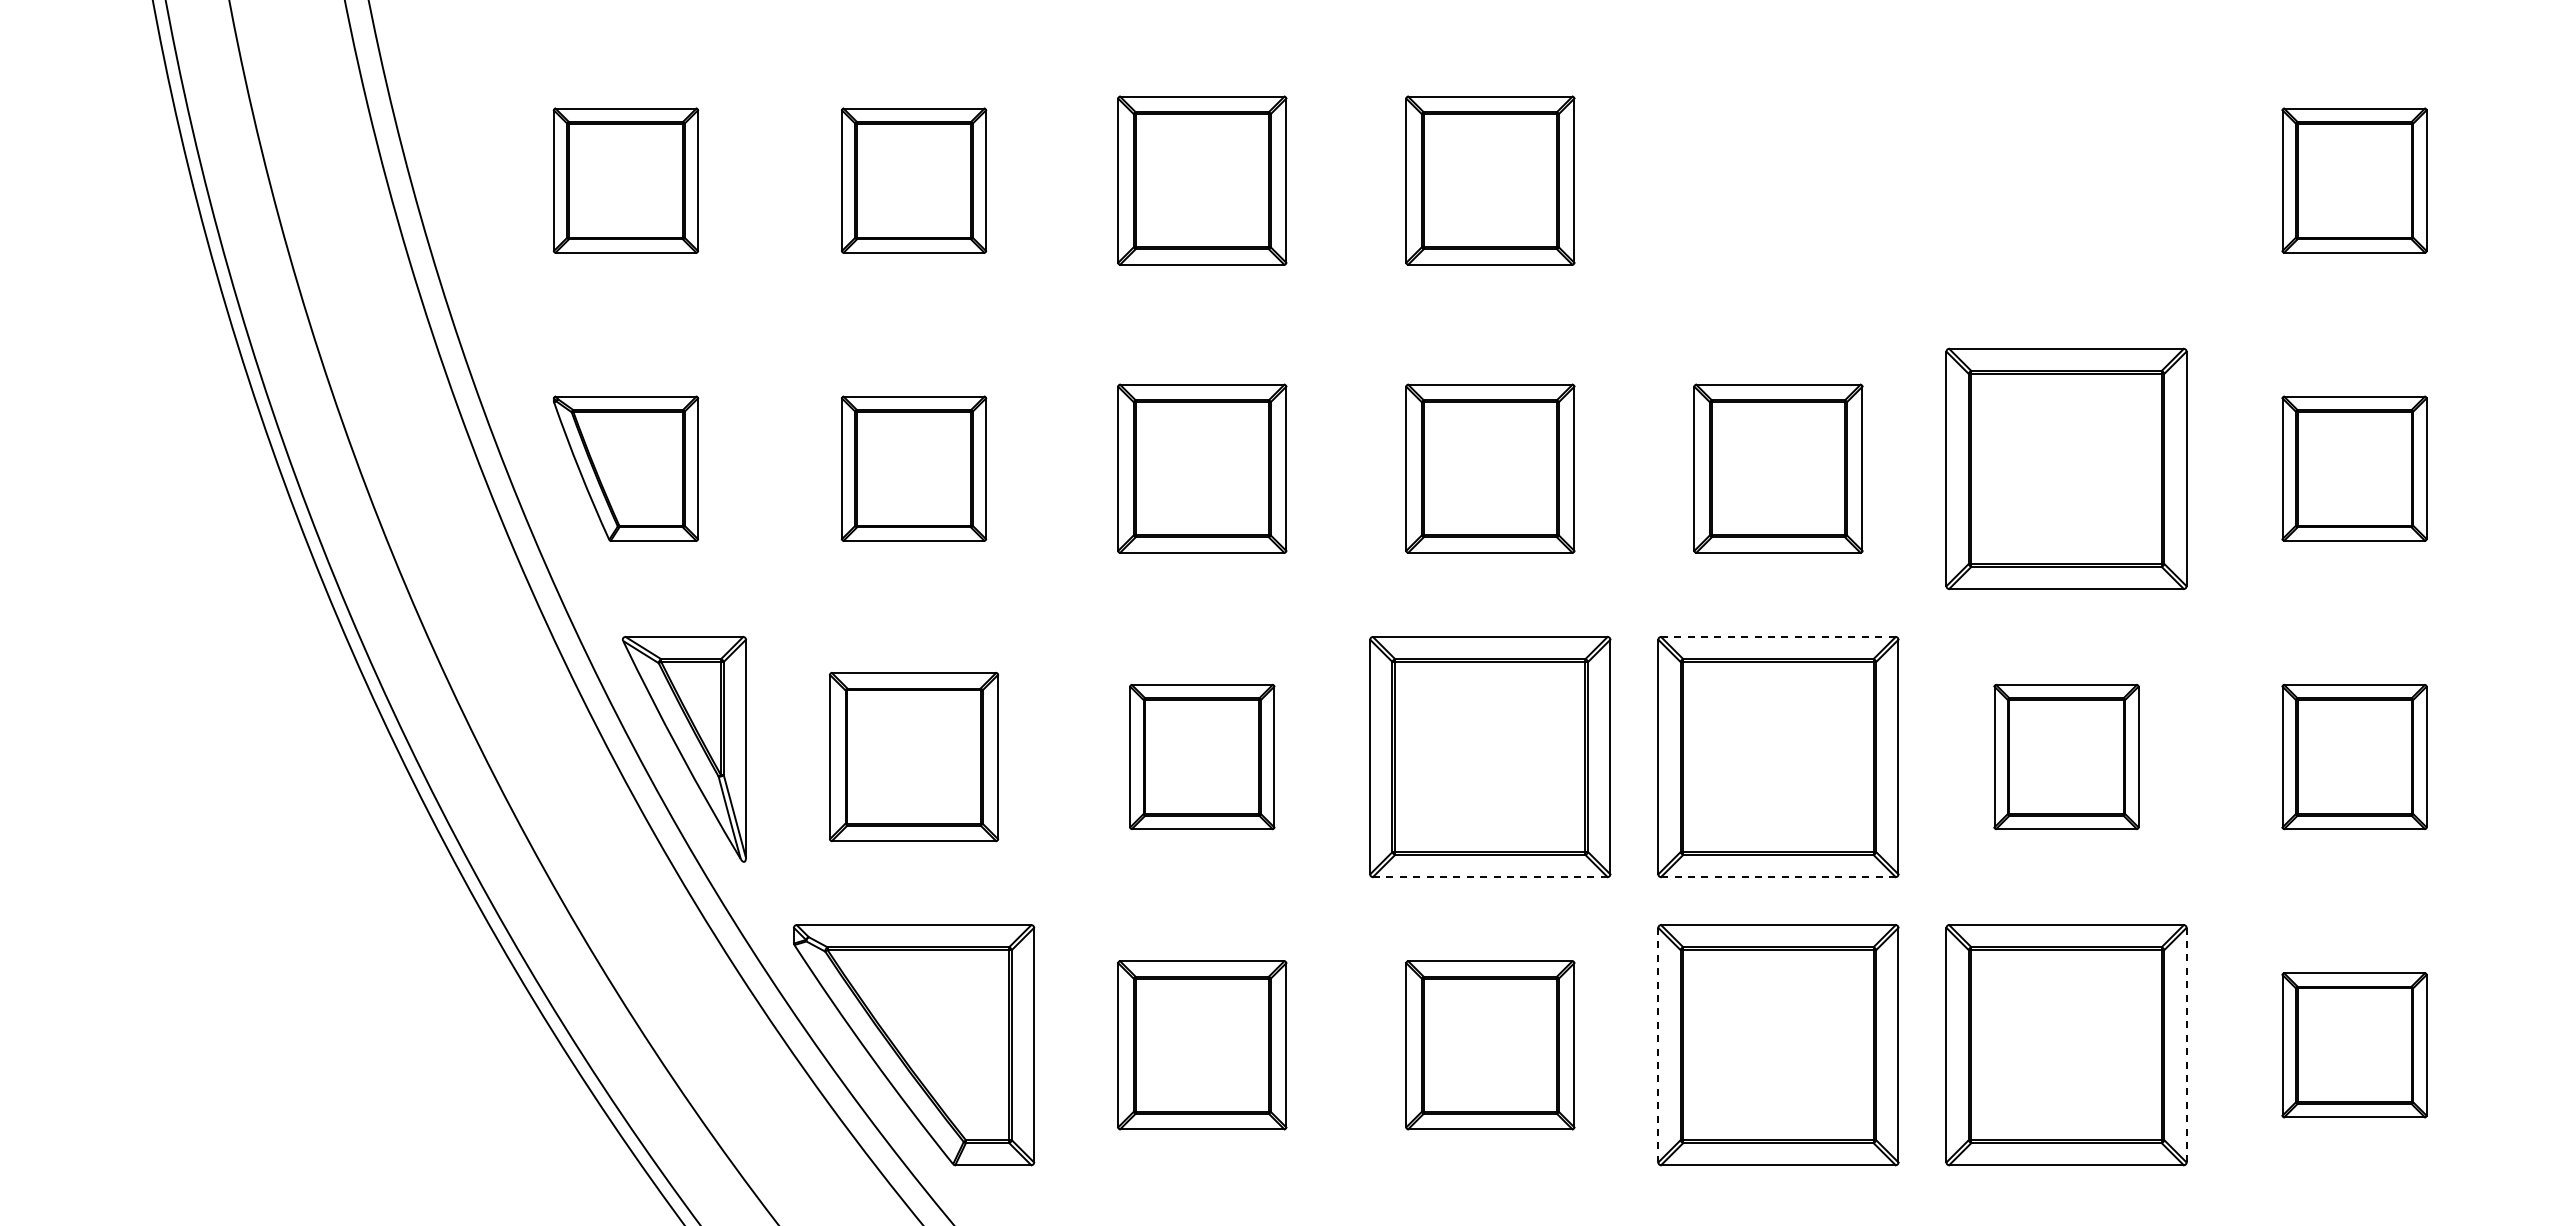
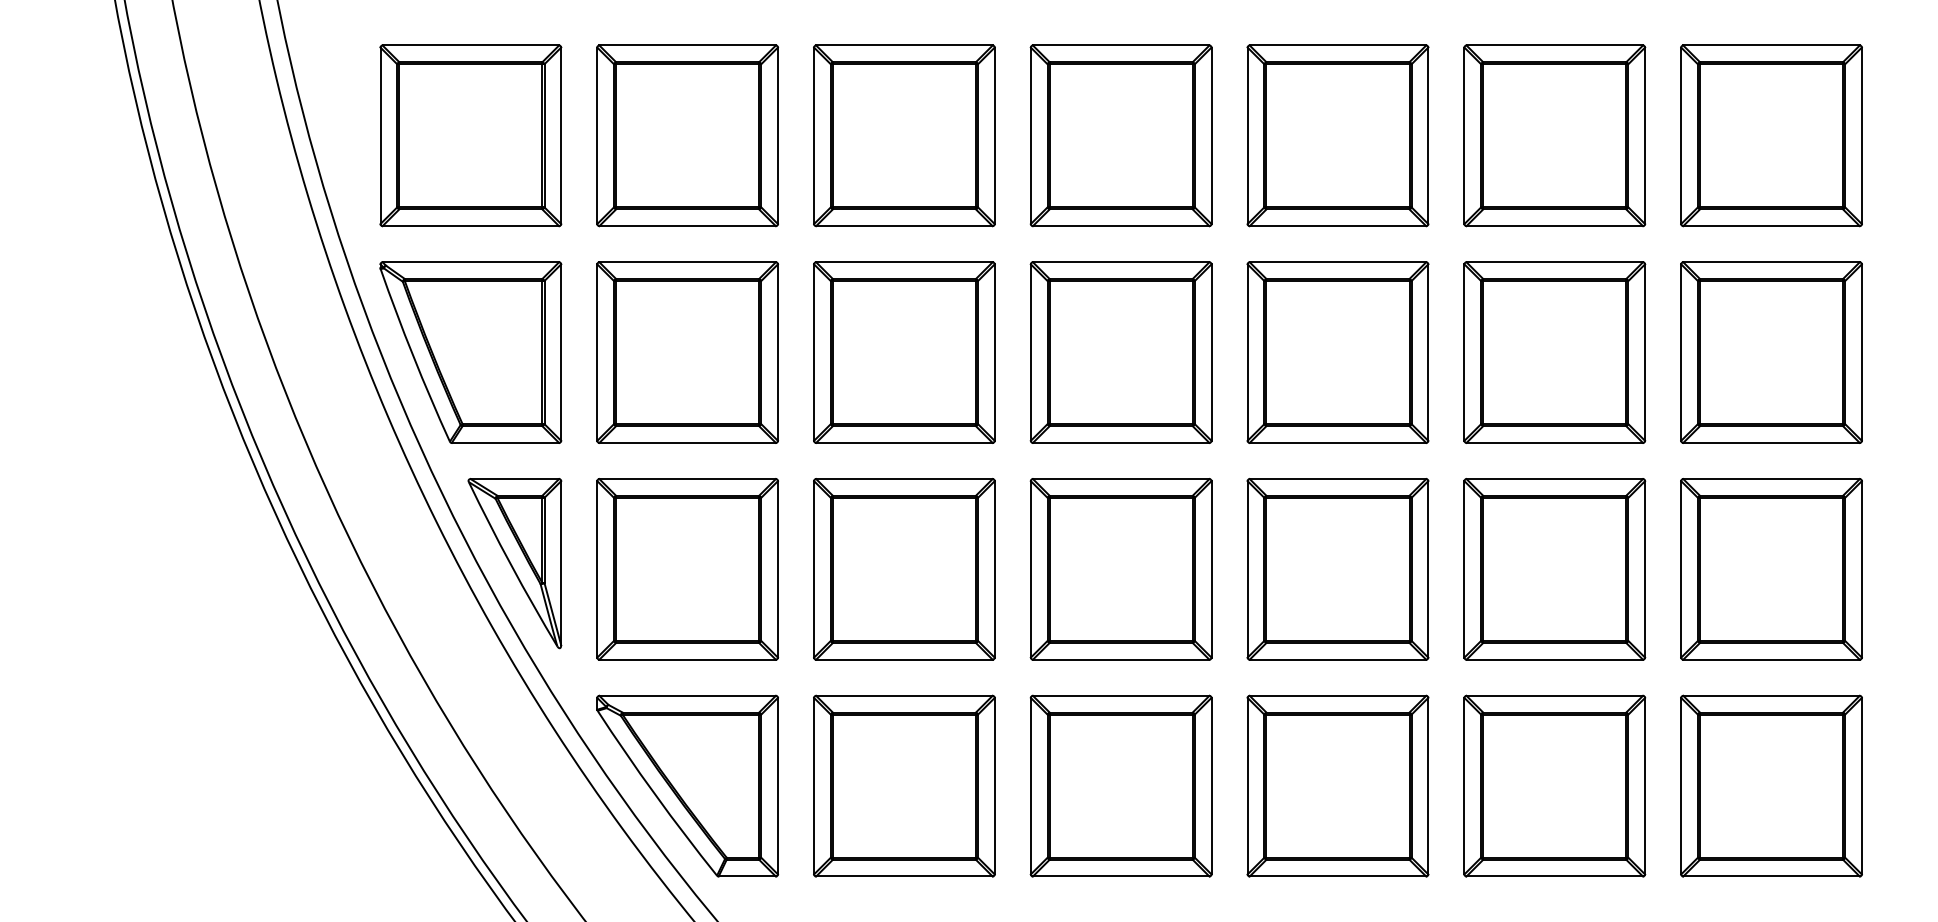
part: (625, 180) -> (470, 135), size x1.67
part: (913, 180) -> (687, 135), size x1.67
part: (1202, 180) -> (904, 135), size x1.43
part: (1490, 180) -> (1121, 135), size x1.43
part: (1778, 180) -> (1338, 135), added
part: (2066, 180) -> (1554, 135), added
part: (2354, 180) -> (1771, 135), size x1.67
part: (625, 468) -> (470, 352), size x1.67
part: (913, 468) -> (687, 352), size x1.67
part: (1202, 468) -> (904, 352), size x1.43
part: (1490, 468) -> (1121, 352), size x1.43
part: (1778, 468) -> (1338, 352), size x1.43
part: (2354, 468) -> (1771, 352), size x1.67
line: (1777, 637) -> (1337, 479), dashed -> solid
part: (913, 756) -> (687, 568), size x1.43
part: (1202, 756) -> (904, 568), size x1.67
part: (2066, 756) -> (1554, 568), size x1.67
part: (2354, 756) -> (1771, 568), size x1.67
line: (1490, 877) -> (1121, 660), dashed -> solid
line: (1778, 877) -> (1338, 660), dashed -> solid
line: (2186, 1044) -> (1645, 785), dashed -> solid
part: (1202, 1045) -> (904, 786), size x1.43
part: (1490, 1045) -> (1121, 786), size x1.43
line: (1658, 1045) -> (1247, 786), dashed -> solid
part: (2354, 1045) -> (1771, 786), size x1.67

